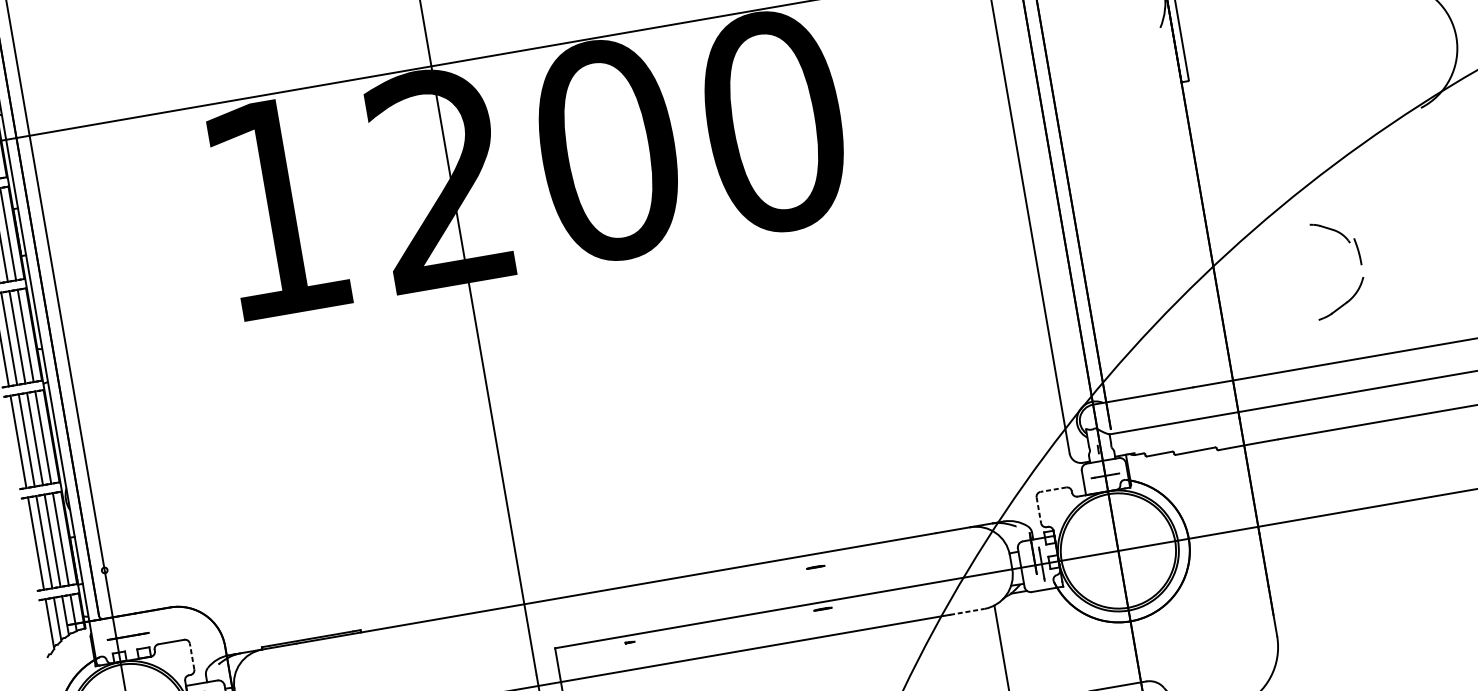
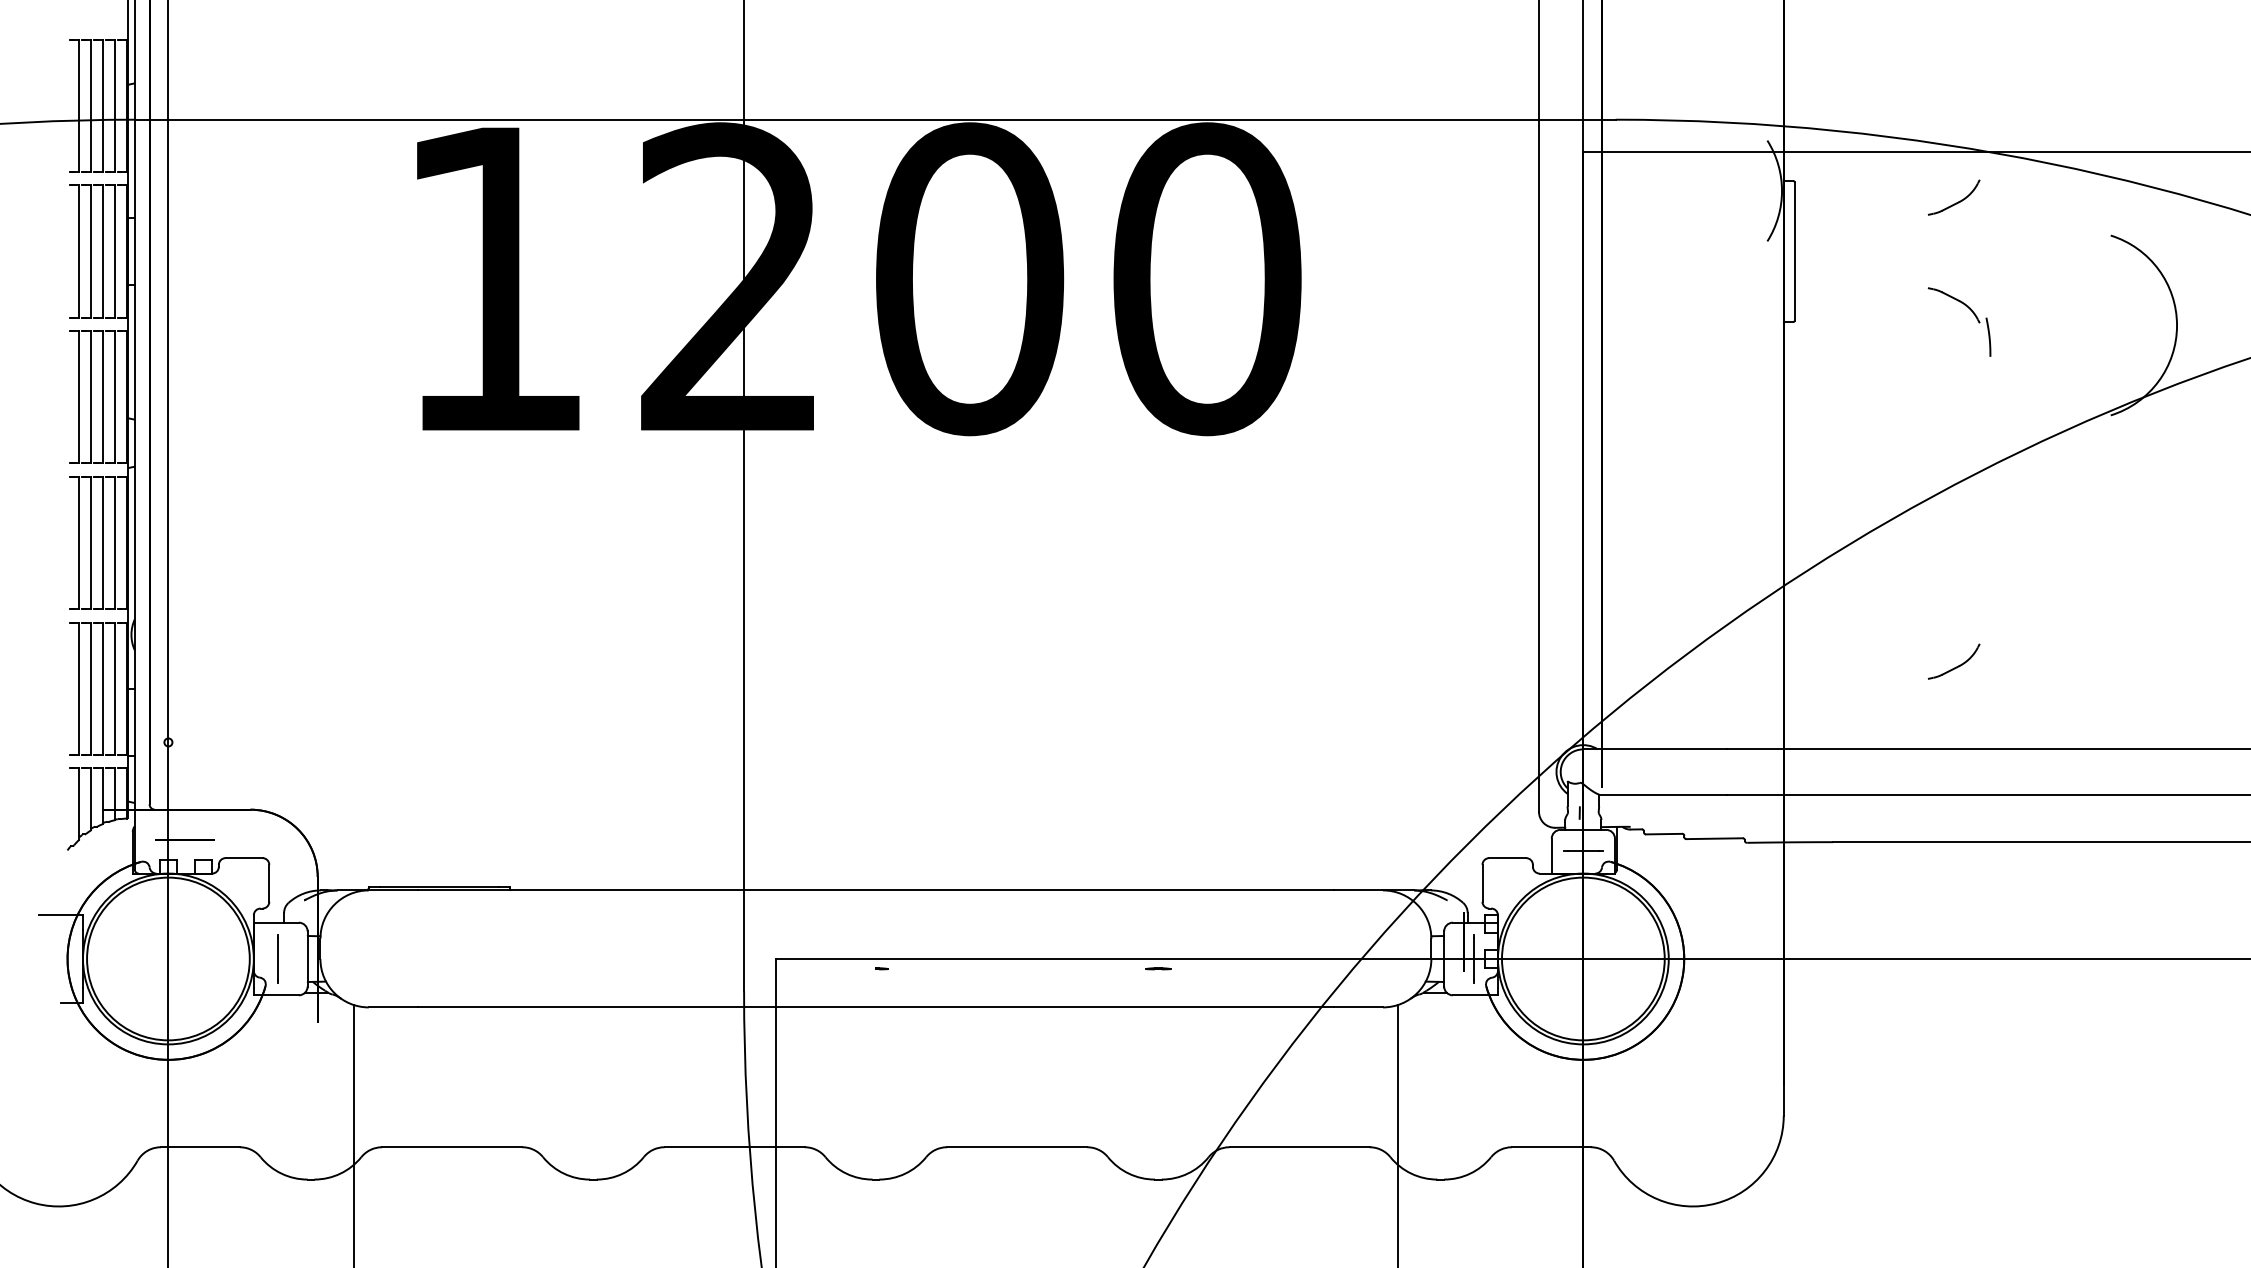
part: (1342, 235) -> (1970, 310), moved
part: (1340, 298) -> (1953, 661), size x0.71
line: (1053, 489) -> (1507, 858), dashed -> solid
line: (1038, 510) -> (1482, 883), dashed -> solid
line: (815, 566) -> (1158, 908), removed
line: (967, 611) -> (1358, 1007), dashed -> solid
line: (192, 655) -> (269, 882), dashed -> solid

